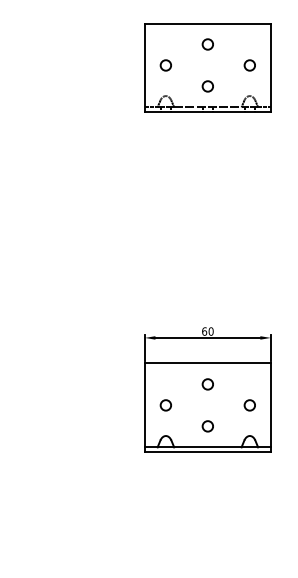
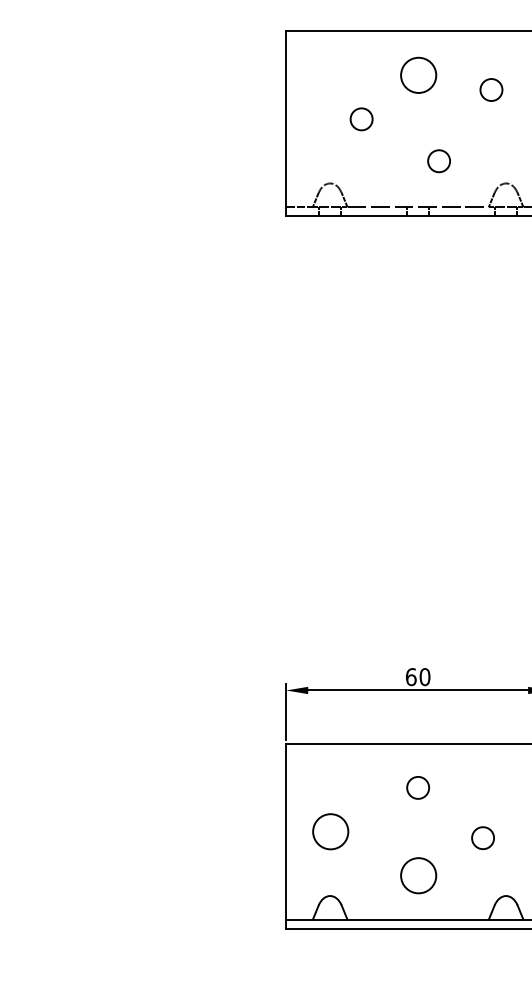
circle: (207, 44) -> (417, 75), size x1.6
circle: (165, 65) -> (360, 119), moved
circle: (249, 65) -> (490, 90), moved
circle: (207, 86) -> (438, 161), moved
circle: (165, 405) -> (329, 832), size x1.6
circle: (249, 405) -> (482, 838), moved
circle: (207, 426) -> (417, 876), size x1.6

